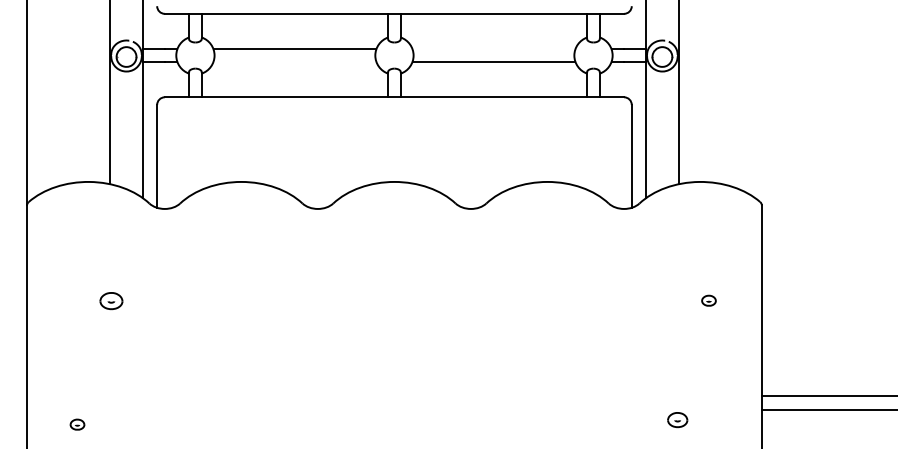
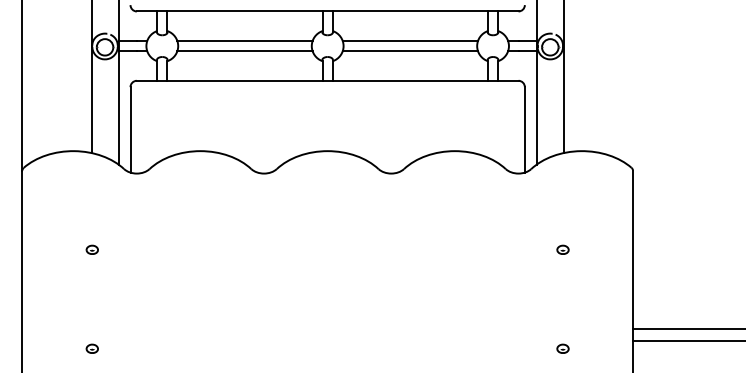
line: (492, 49) -> (409, 41), added
line: (294, 62) -> (244, 51), added
part: (110, 300) -> (91, 249), size x0.62
part: (708, 300) -> (562, 249), moved
part: (677, 419) -> (562, 348), size x0.71
part: (76, 424) -> (91, 348), moved

